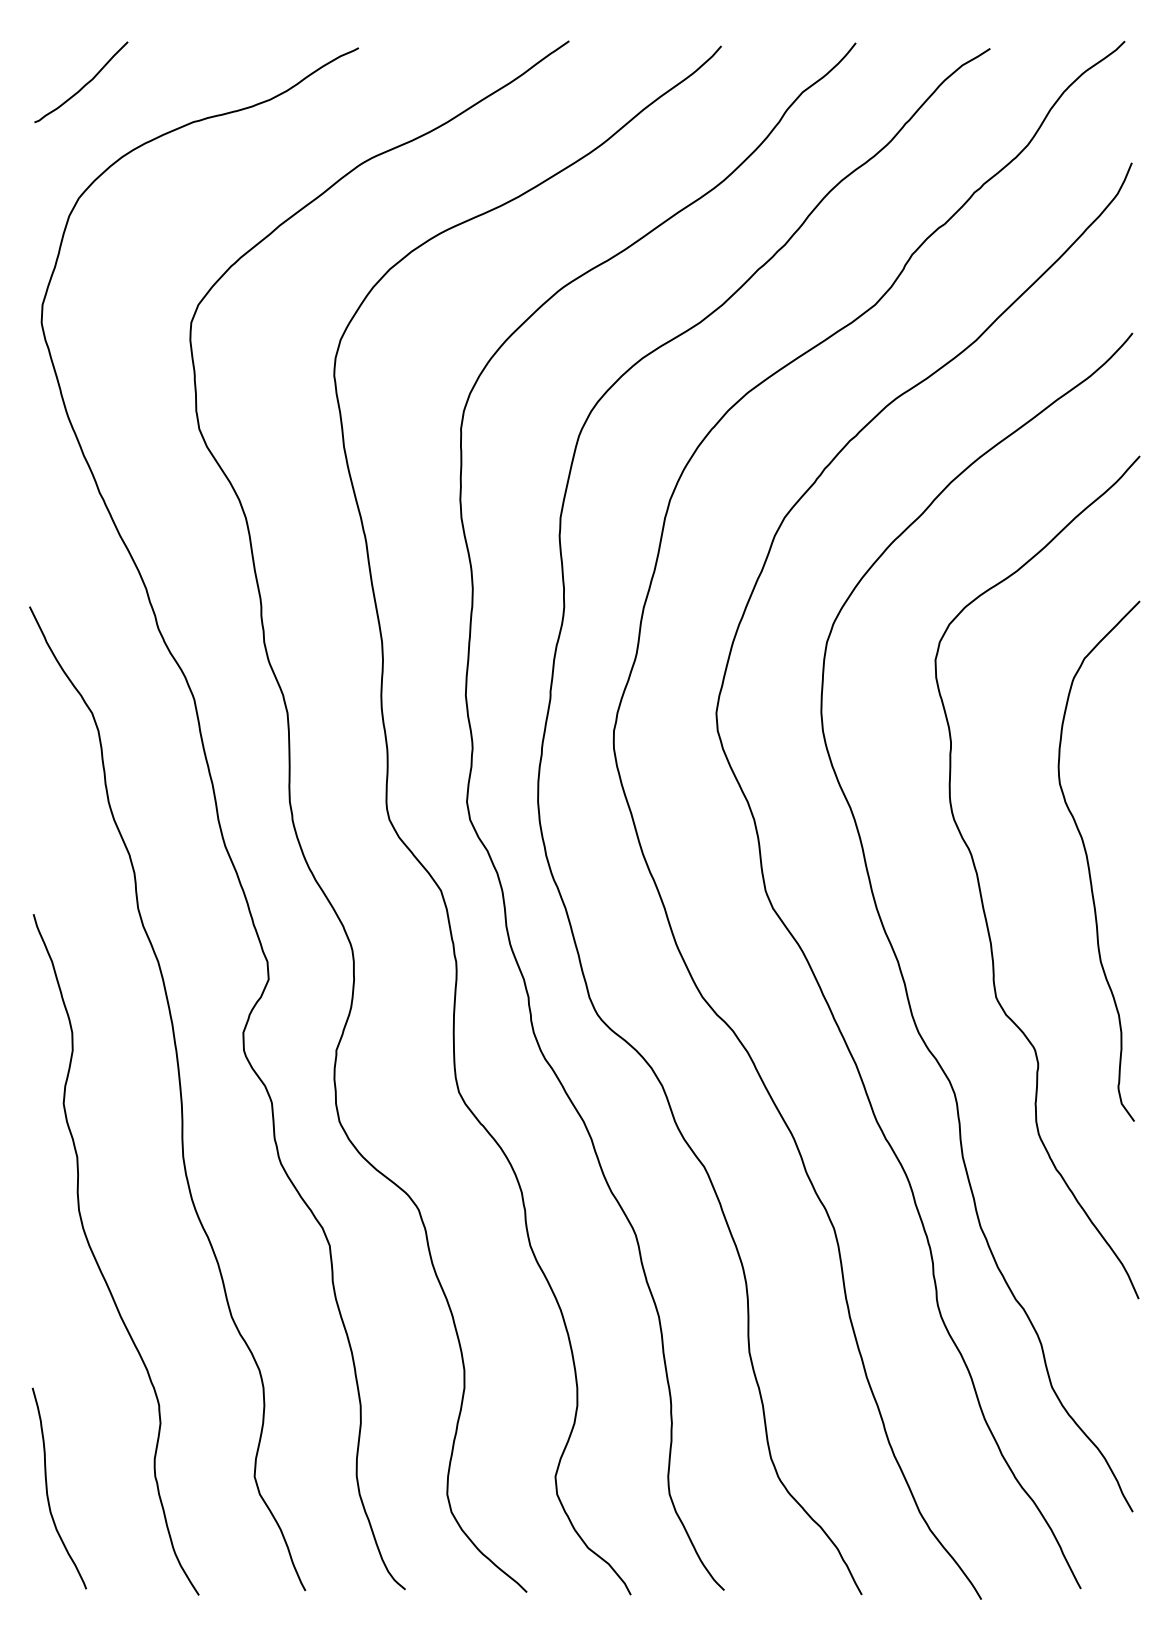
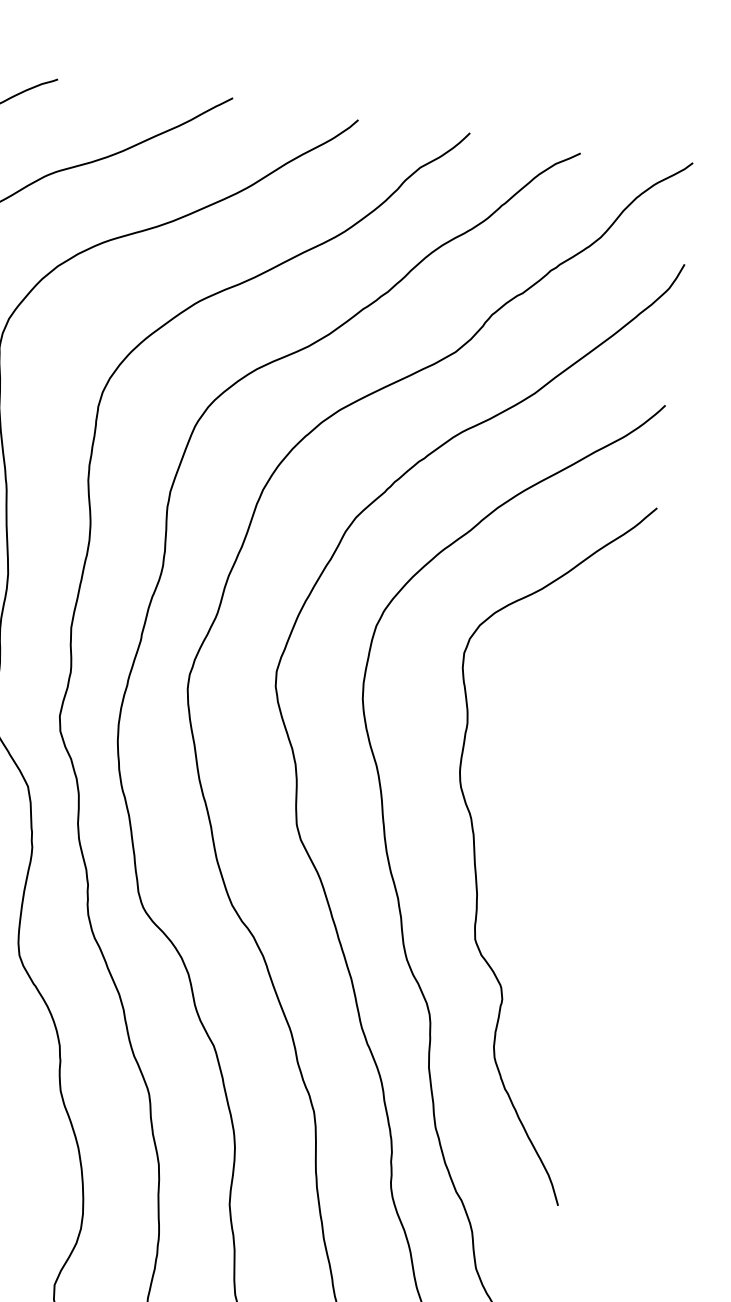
curve: (1089, 864) -> (567, 840), removed

